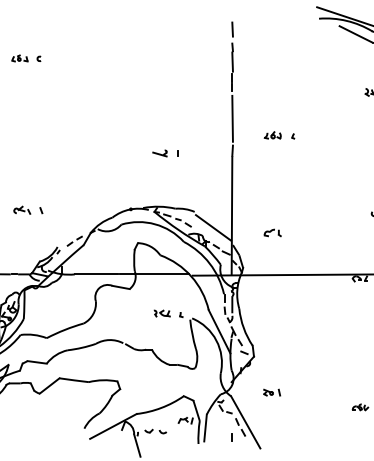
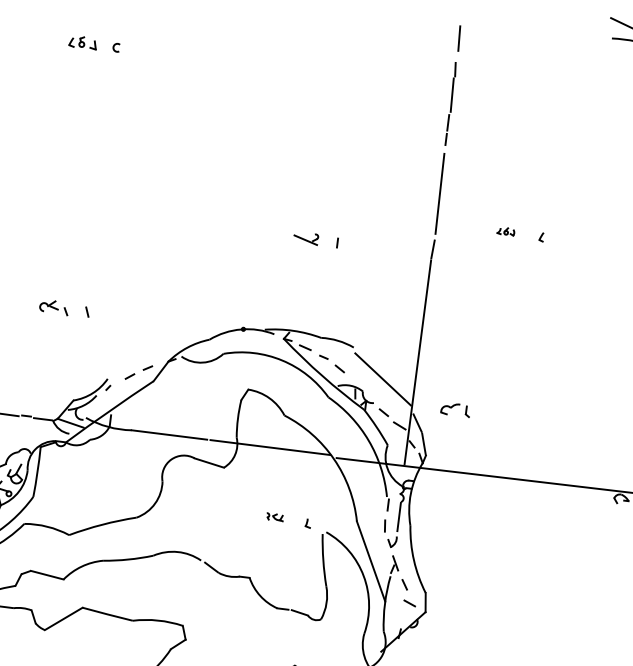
part: (272, 135) -> (505, 231), size x0.6
part: (272, 232) -> (455, 408), moved
part: (161, 313) -> (274, 517), size x0.6

